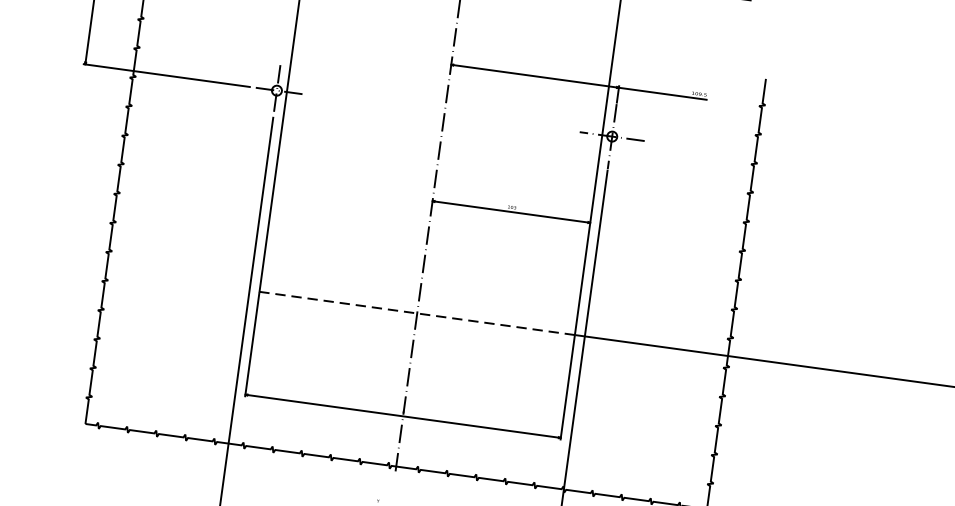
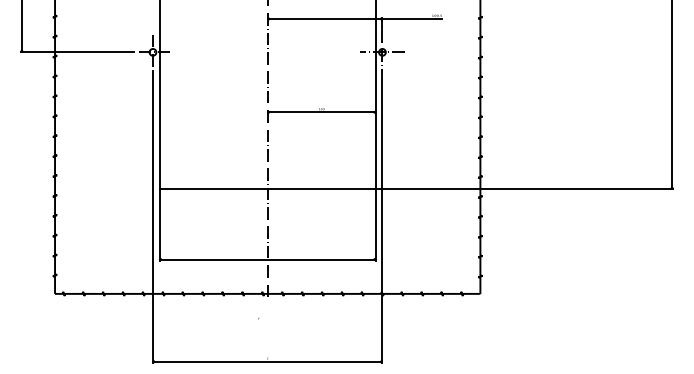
line: (416, 313) -> (267, 189), dashed -> solid

